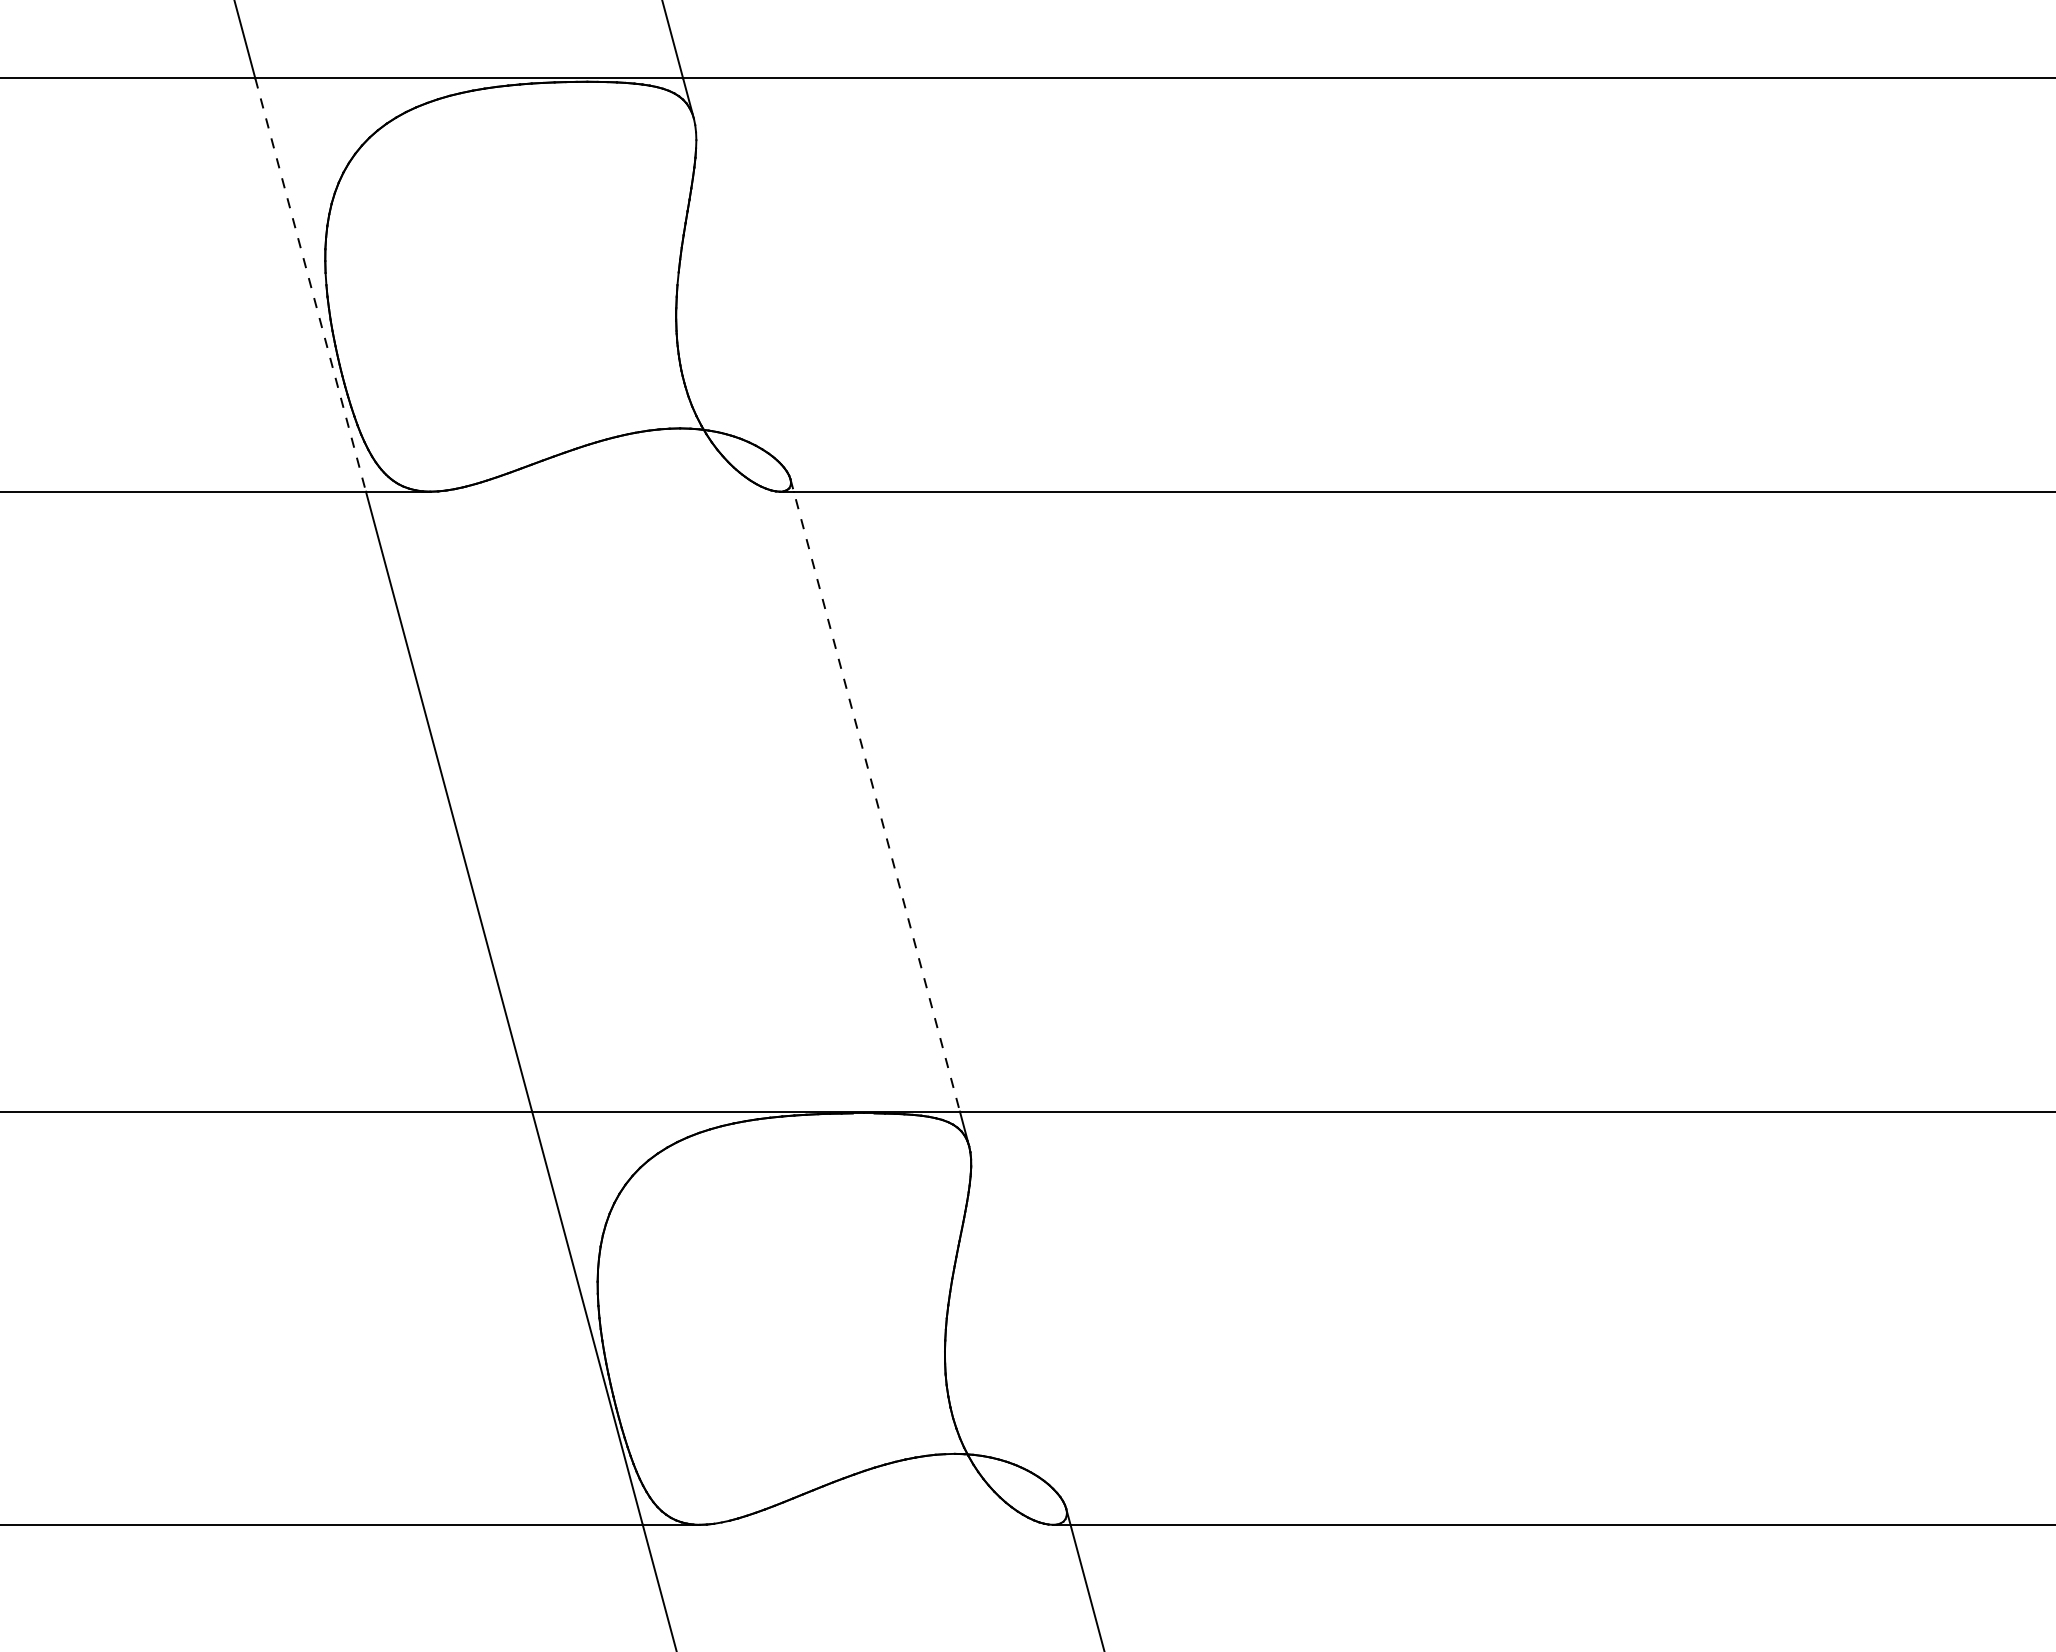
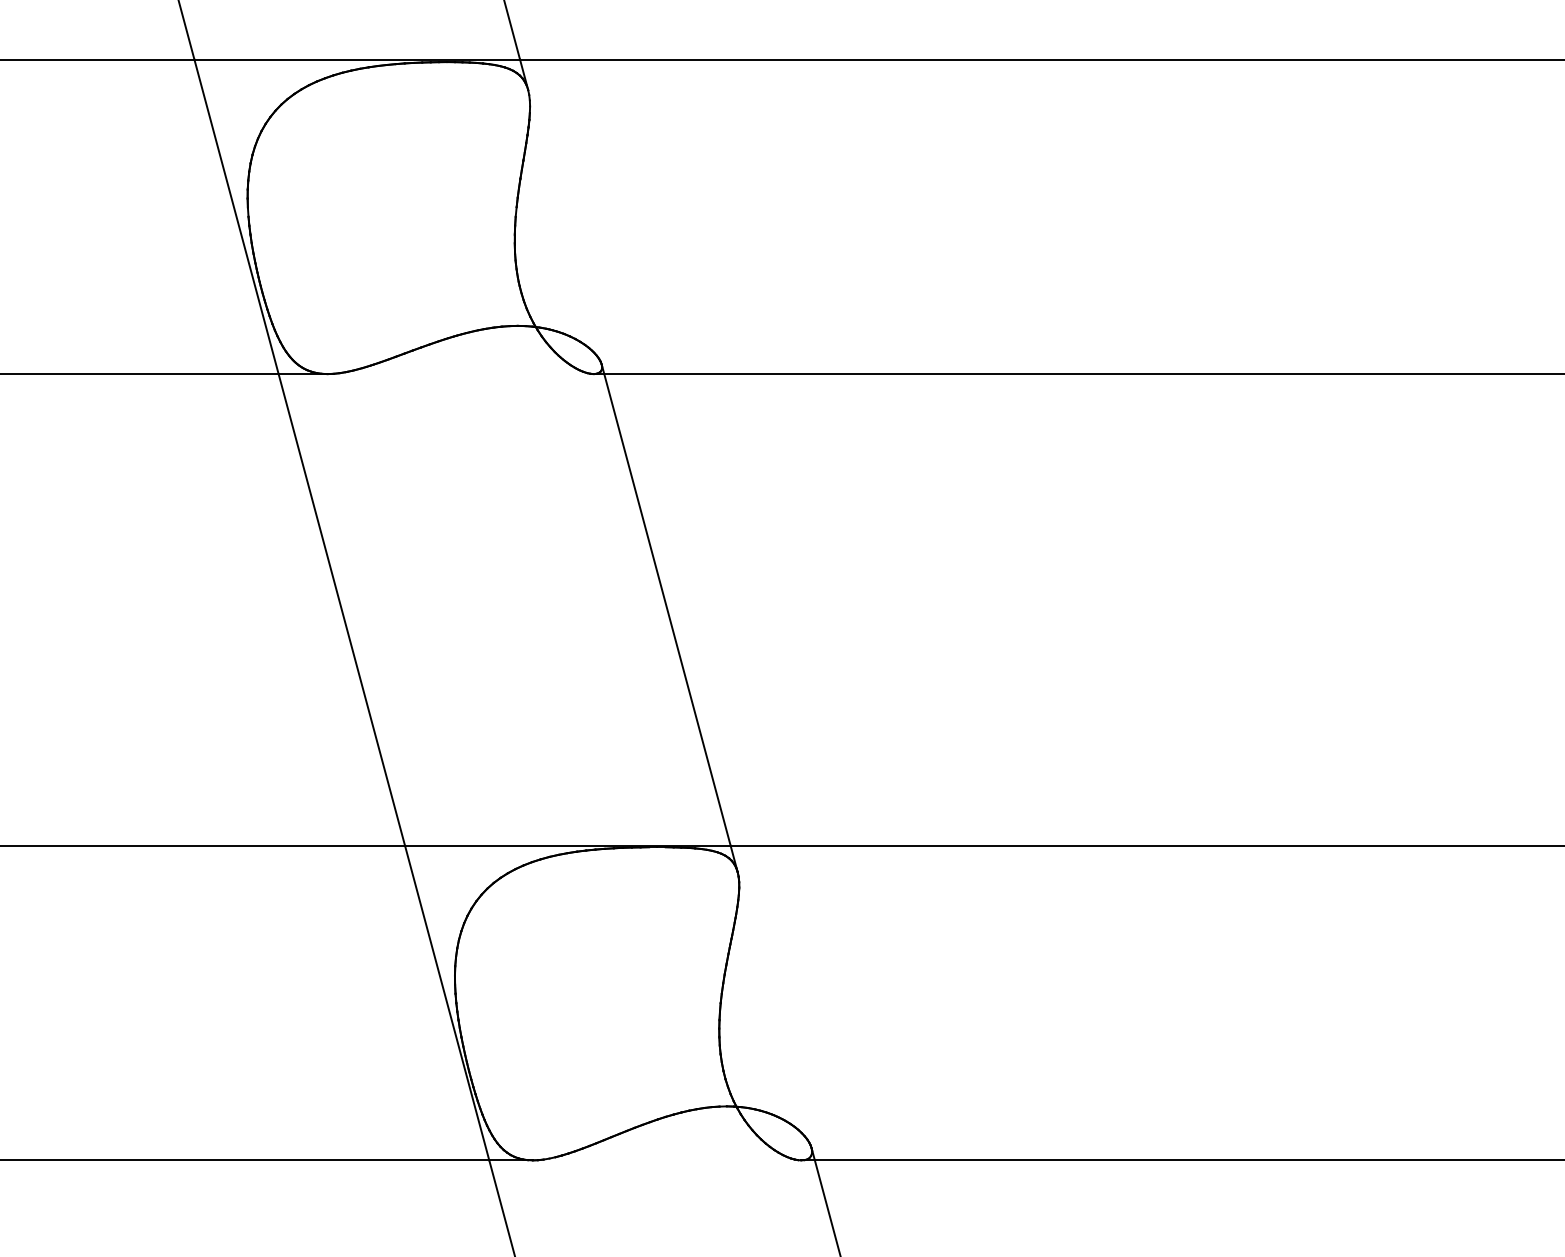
line: (310, 285) -> (236, 217), dashed -> solid
line: (875, 795) -> (666, 605), dashed -> solid

